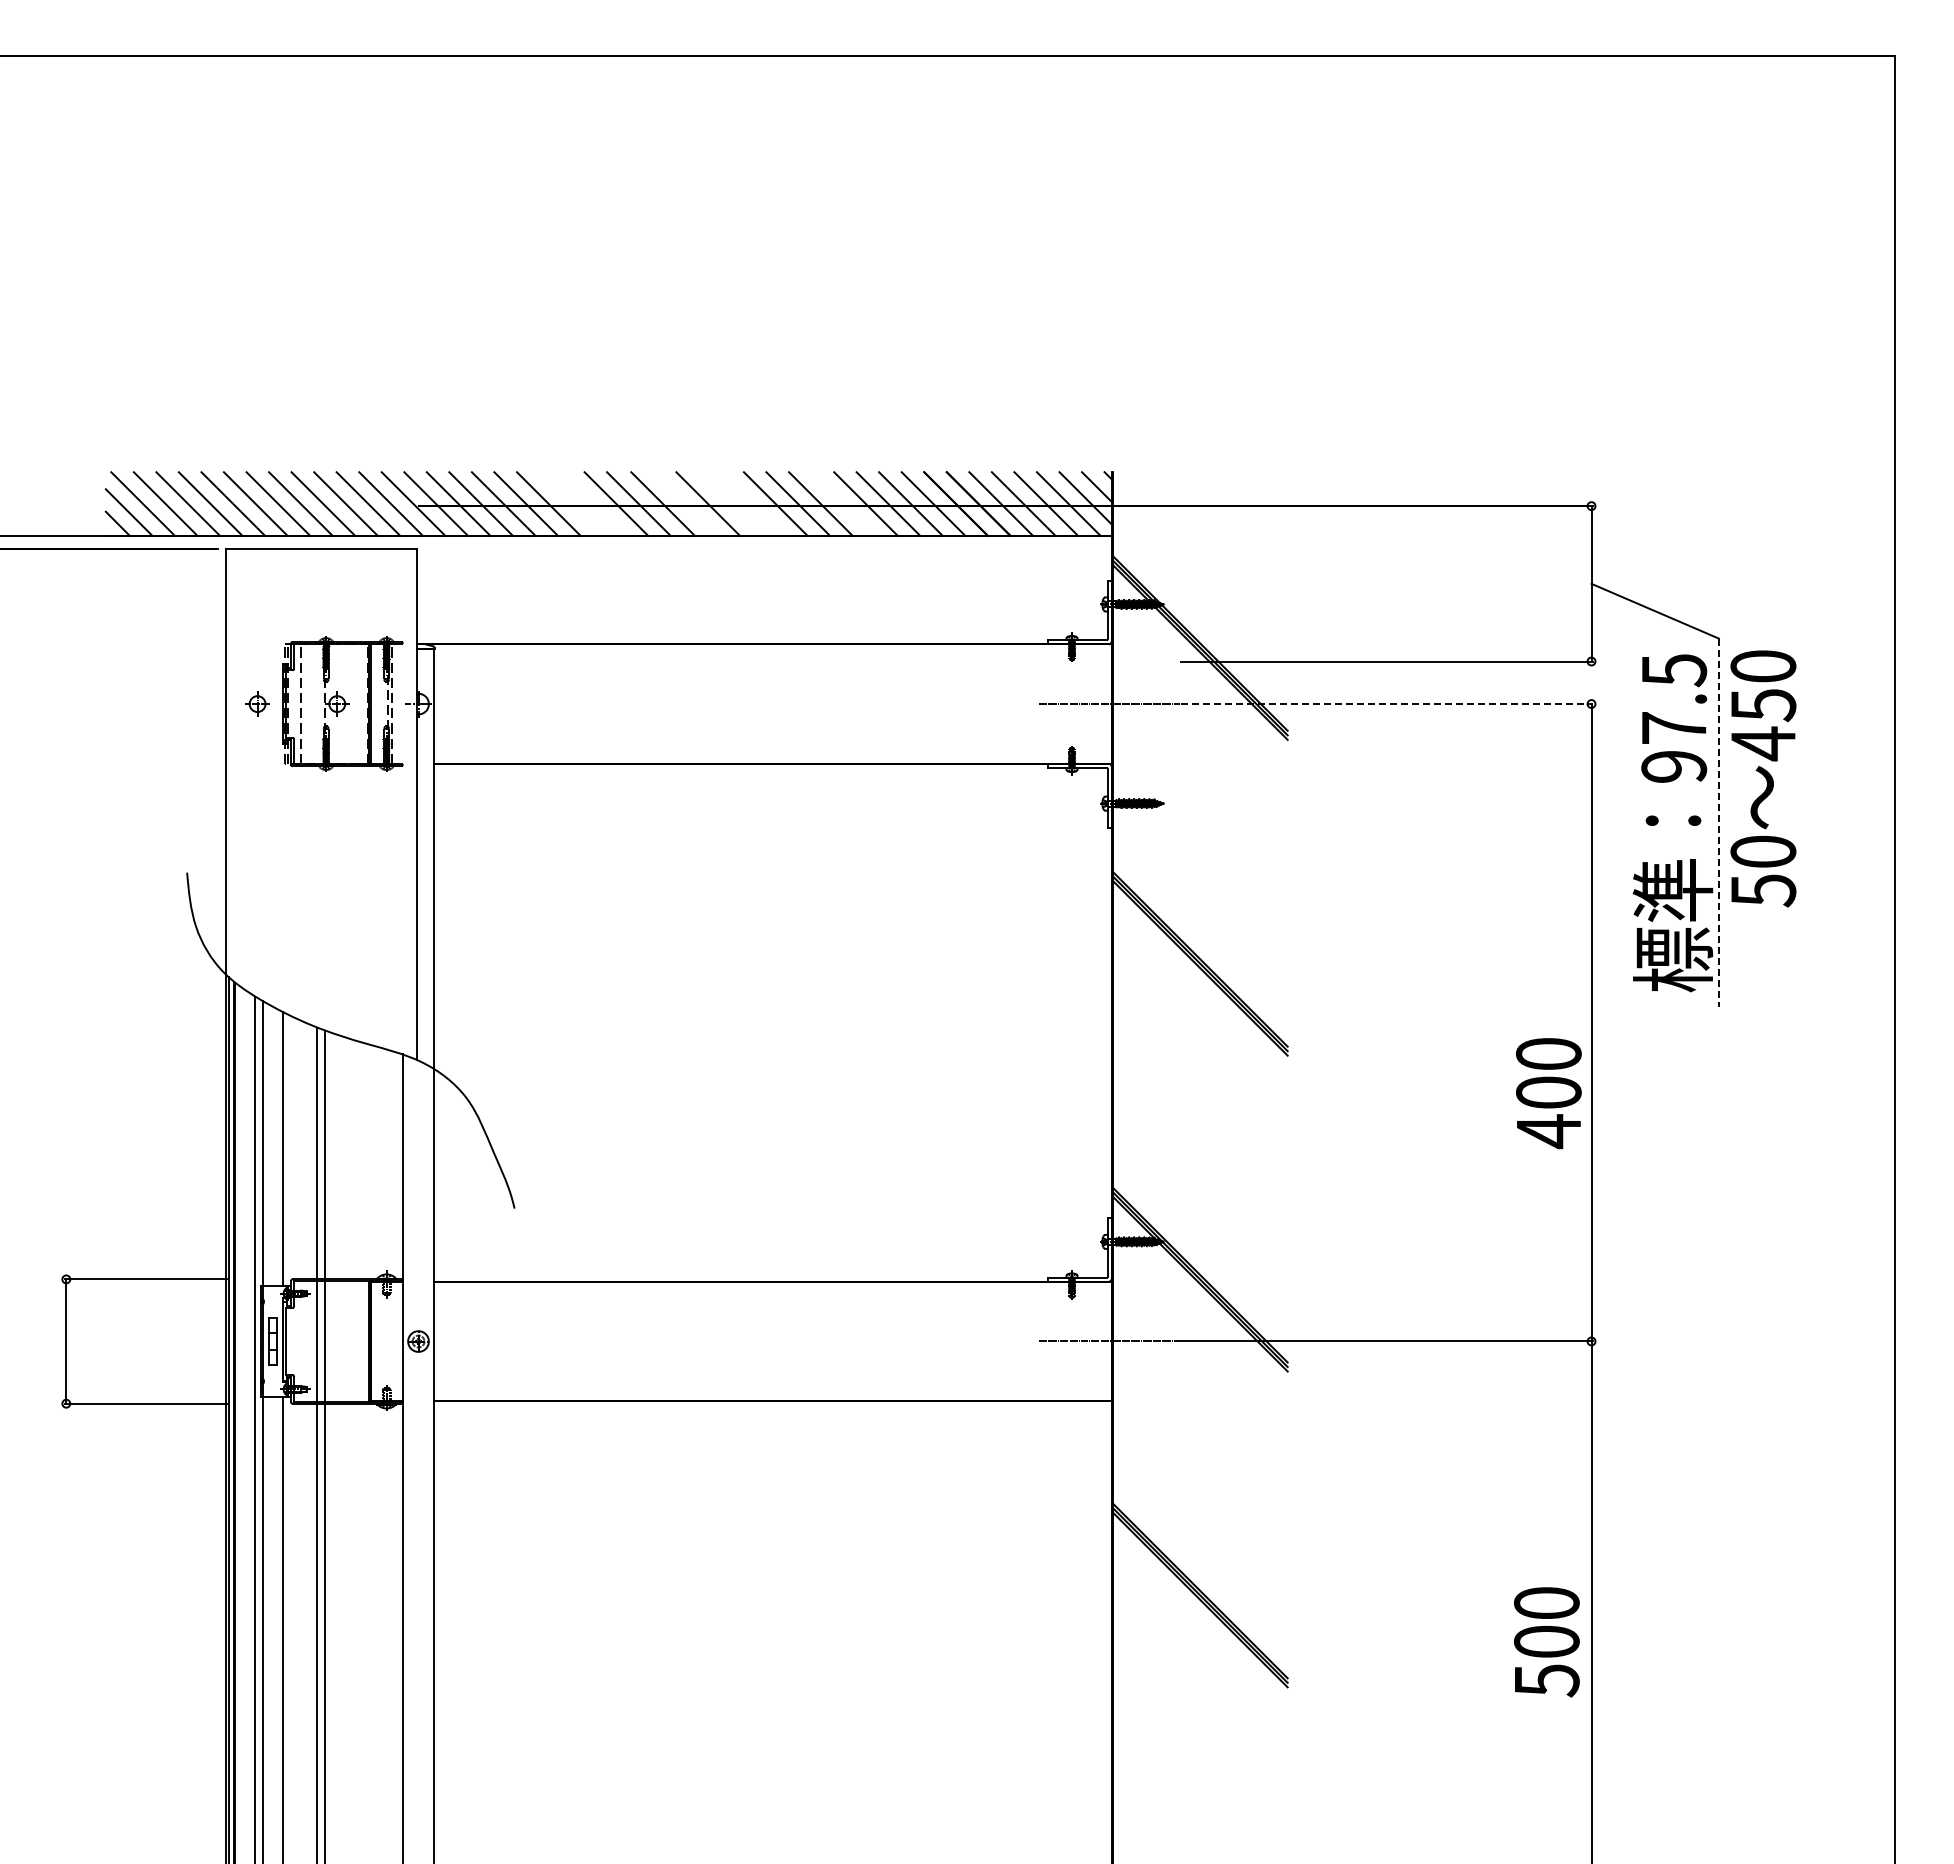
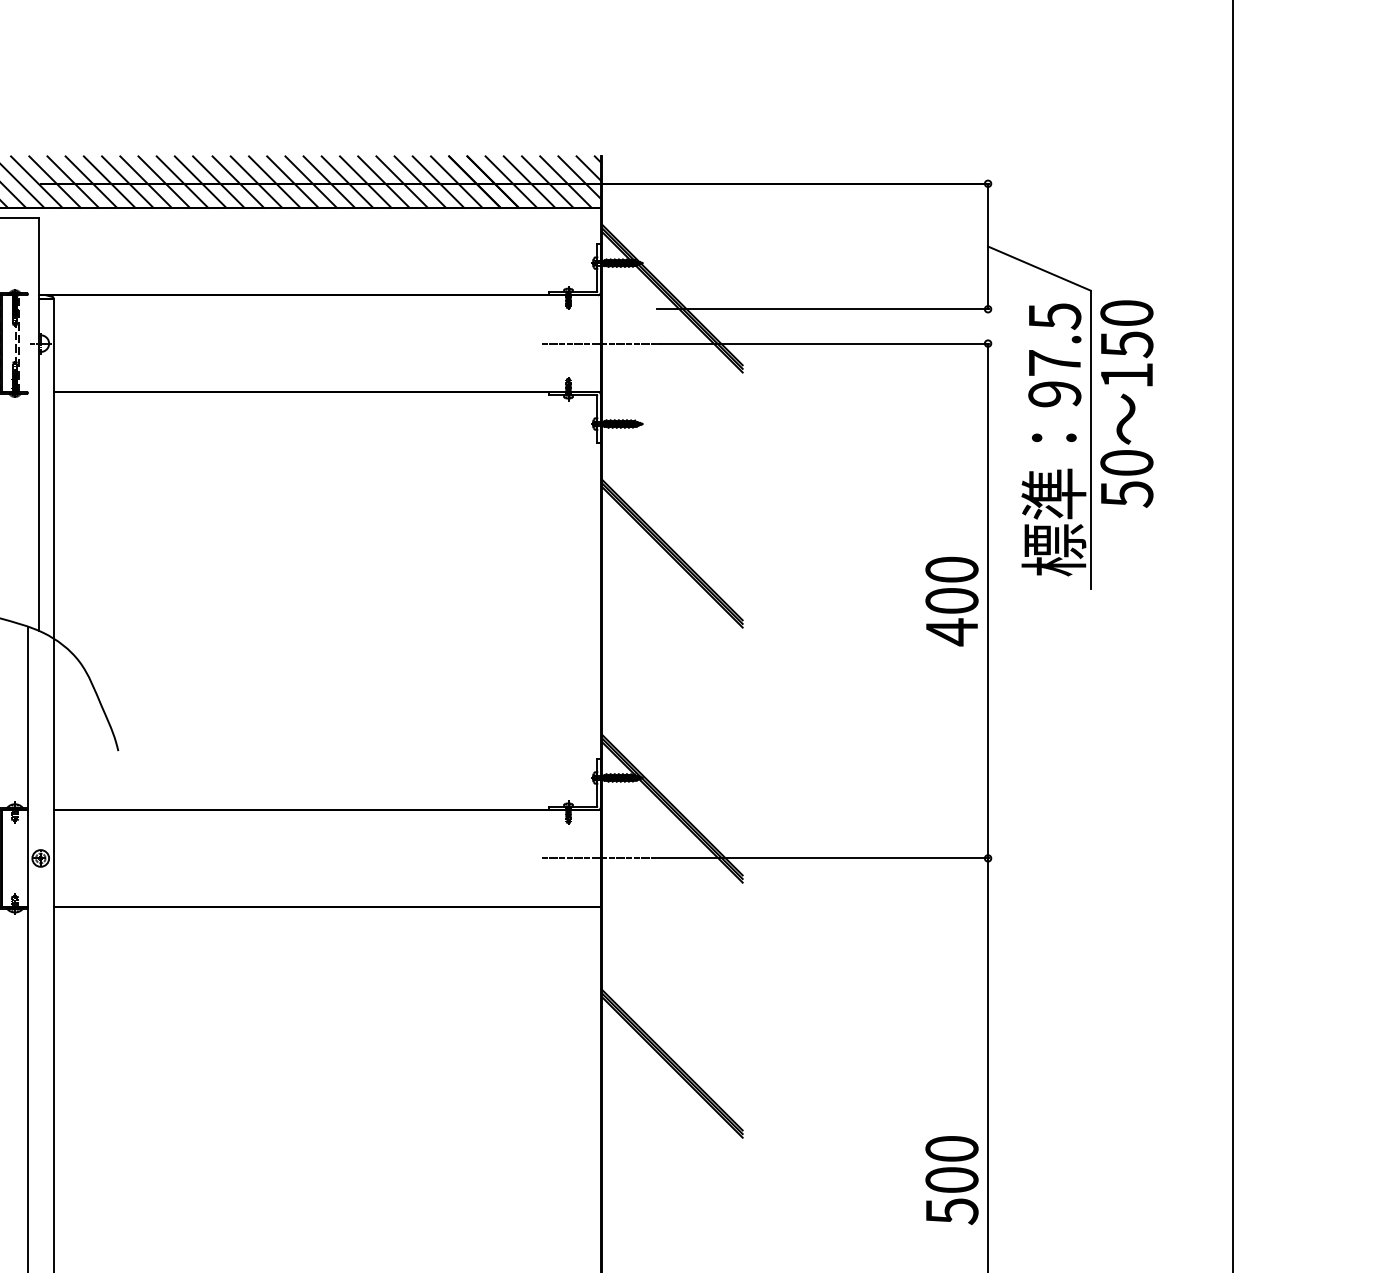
line: (571, 503) -> (164, 181), added
line: (593, 503) -> (182, 181), added
line: (685, 503) -> (256, 181), added
line: (730, 503) -> (292, 181), added
line: (753, 503) -> (311, 181), added
line: (843, 503) -> (383, 181), added
line: (1387, 704) -> (823, 343), dashed -> solid
text: (1763, 743) -> (1126, 375), 450 -> 150
line: (1718, 823) -> (1090, 440), dashed -> solid
text: (1548, 1093) -> (951, 601), moved
text: (1546, 1642) -> (951, 1180), moved

